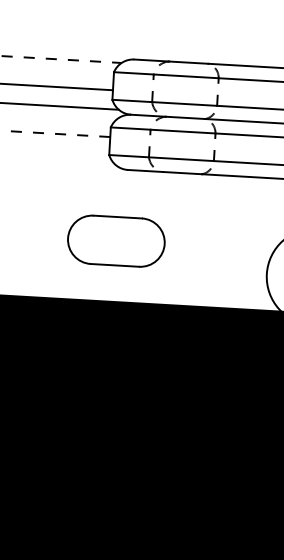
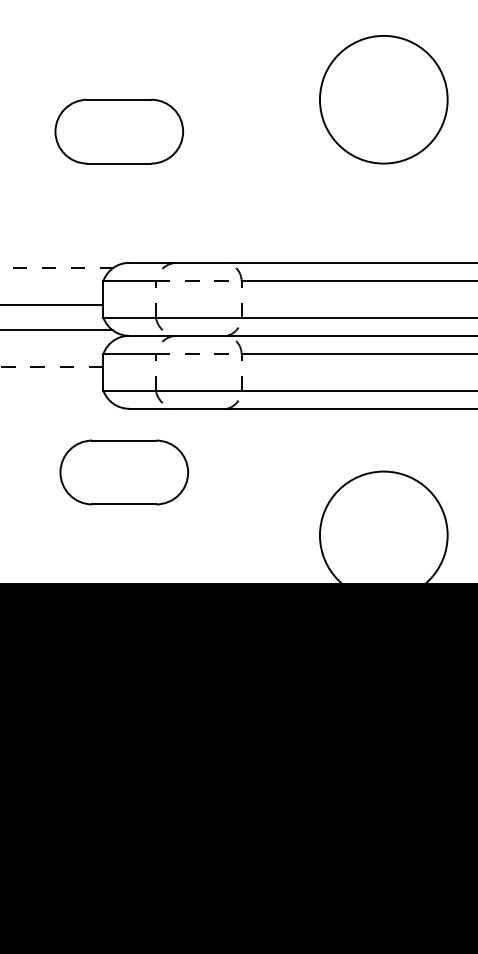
line: (185, 76) -> (198, 281), solid -> dashed
line: (182, 131) -> (198, 354), solid -> dashed
part: (116, 241) -> (124, 472), moved

